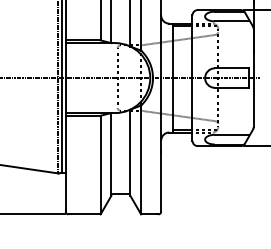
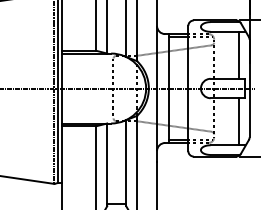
line: (242, 44) -> (238, 54), added
line: (242, 110) -> (238, 120), added

